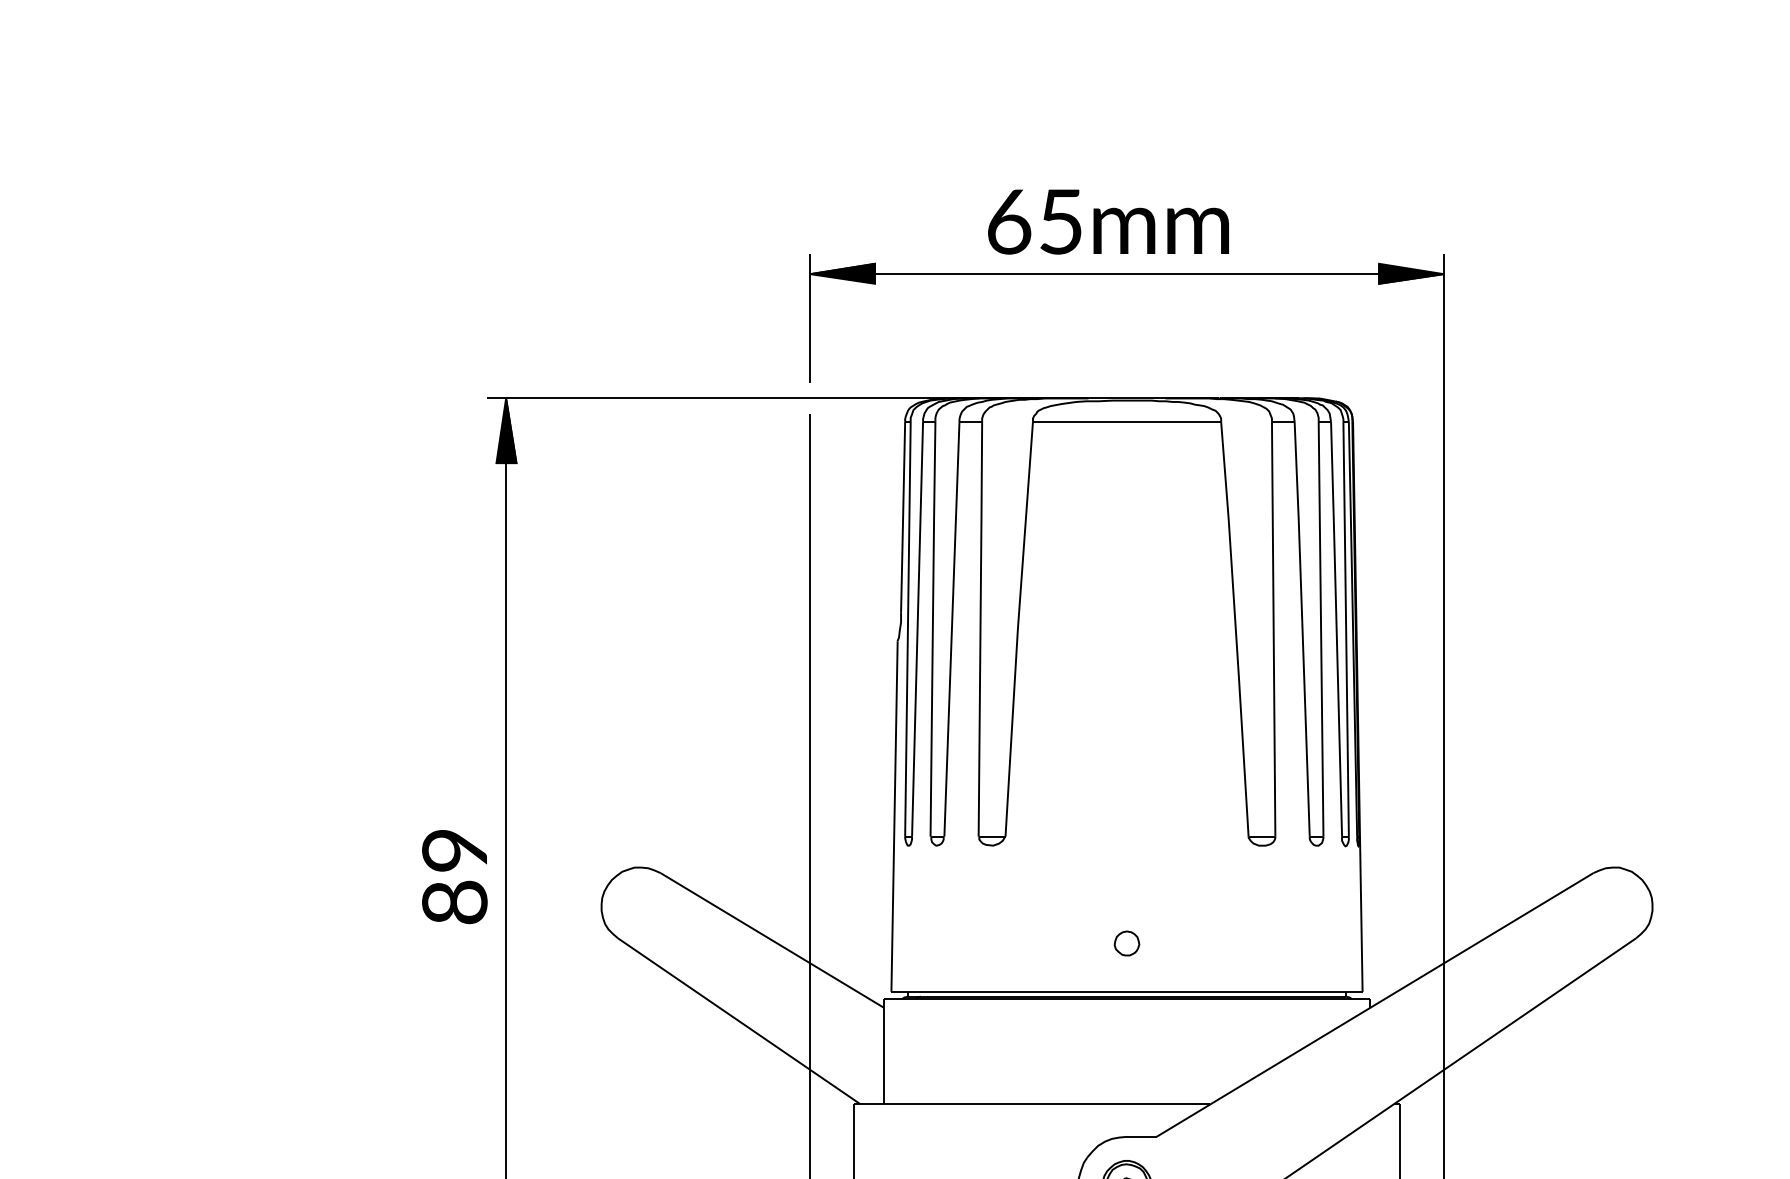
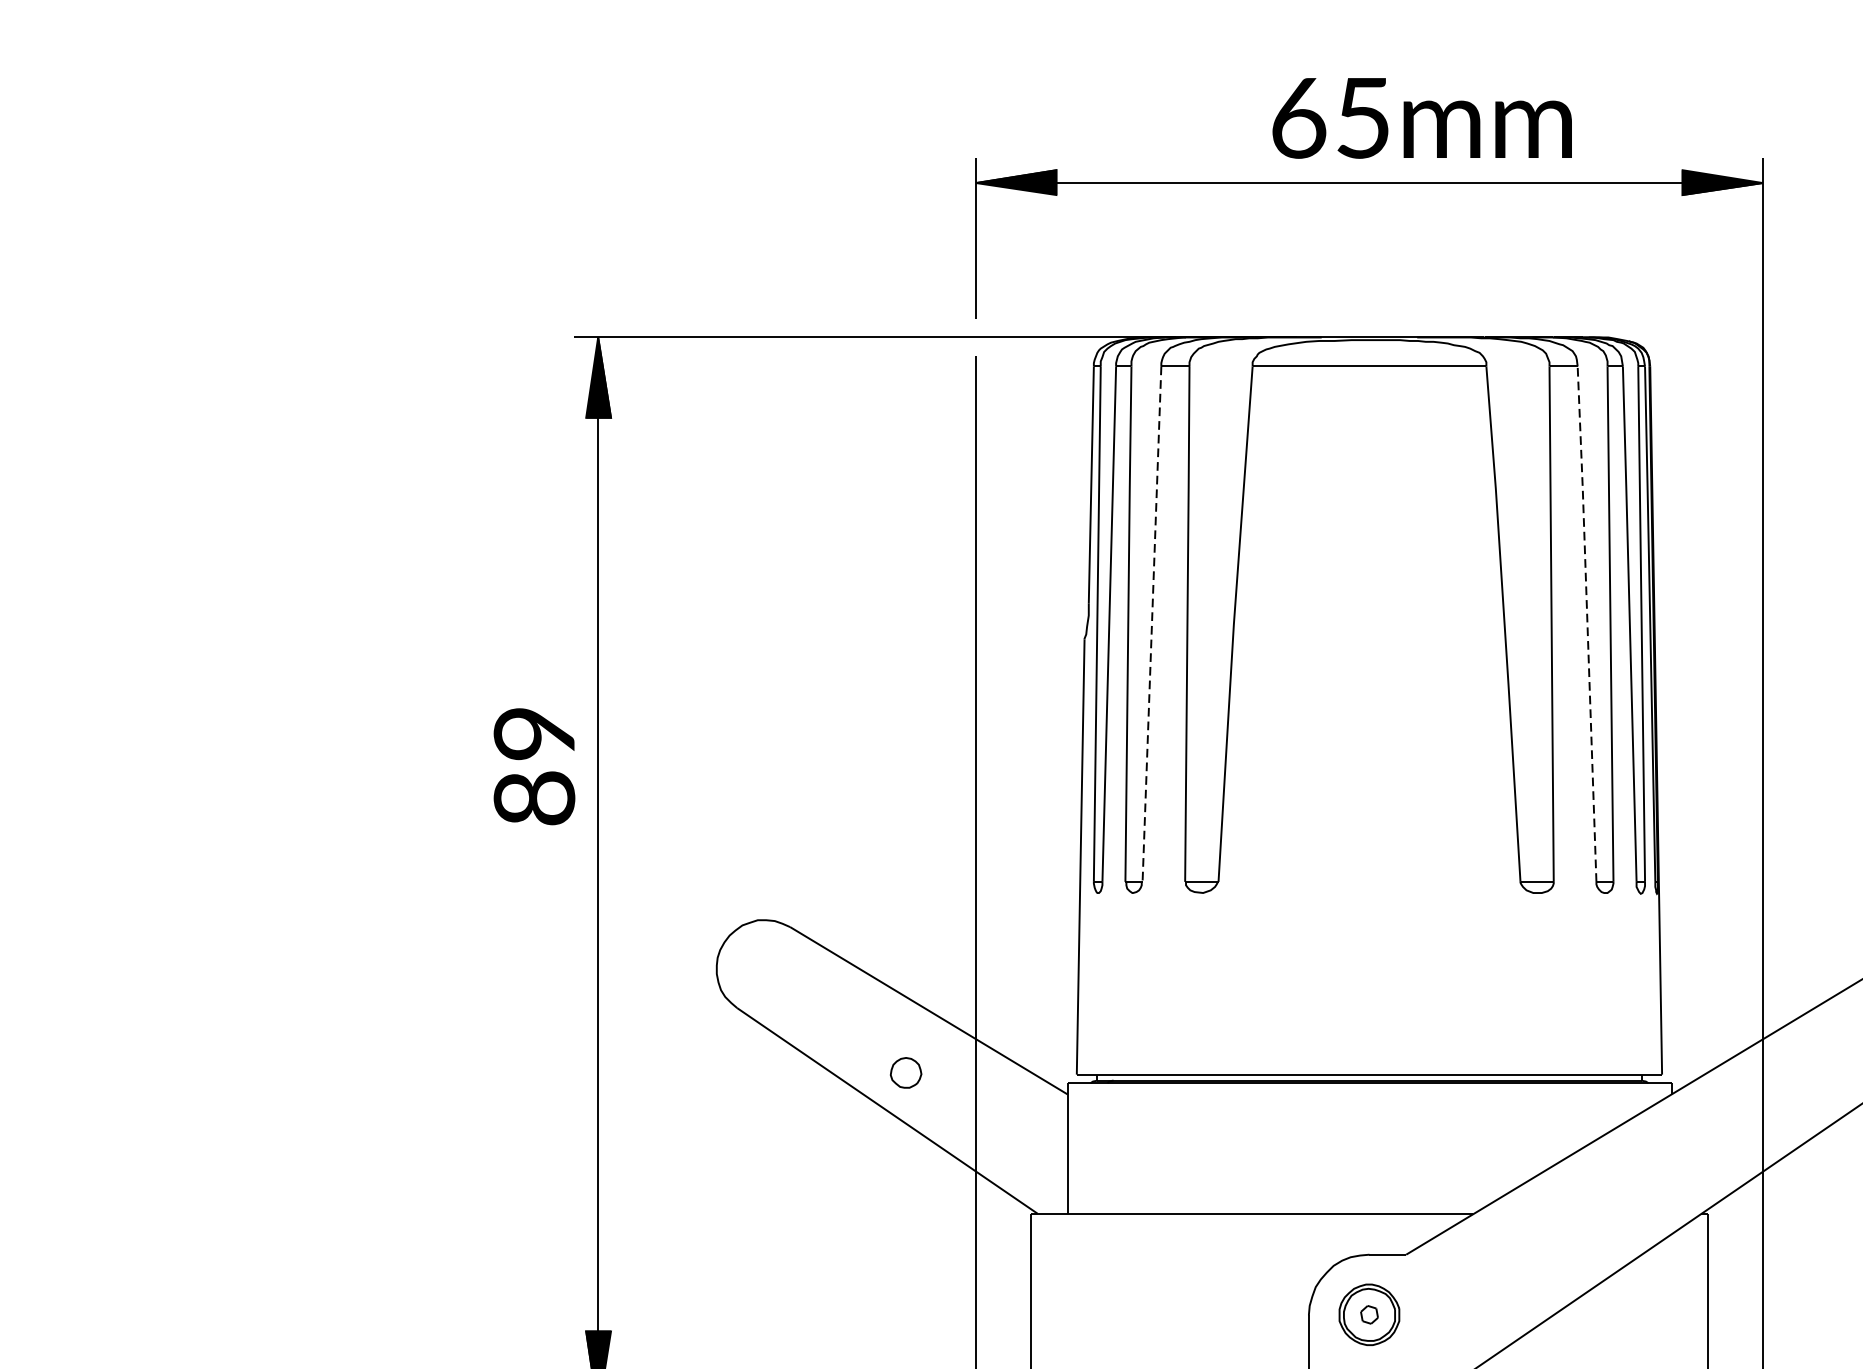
text: (1108, 221) -> (1422, 117), moved
line: (1302, 627) -> (1587, 621), solid -> dashed
line: (951, 629) -> (1151, 624), solid -> dashed
text: (454, 877) -> (534, 767), moved
part: (1126, 943) -> (905, 1072), moved

